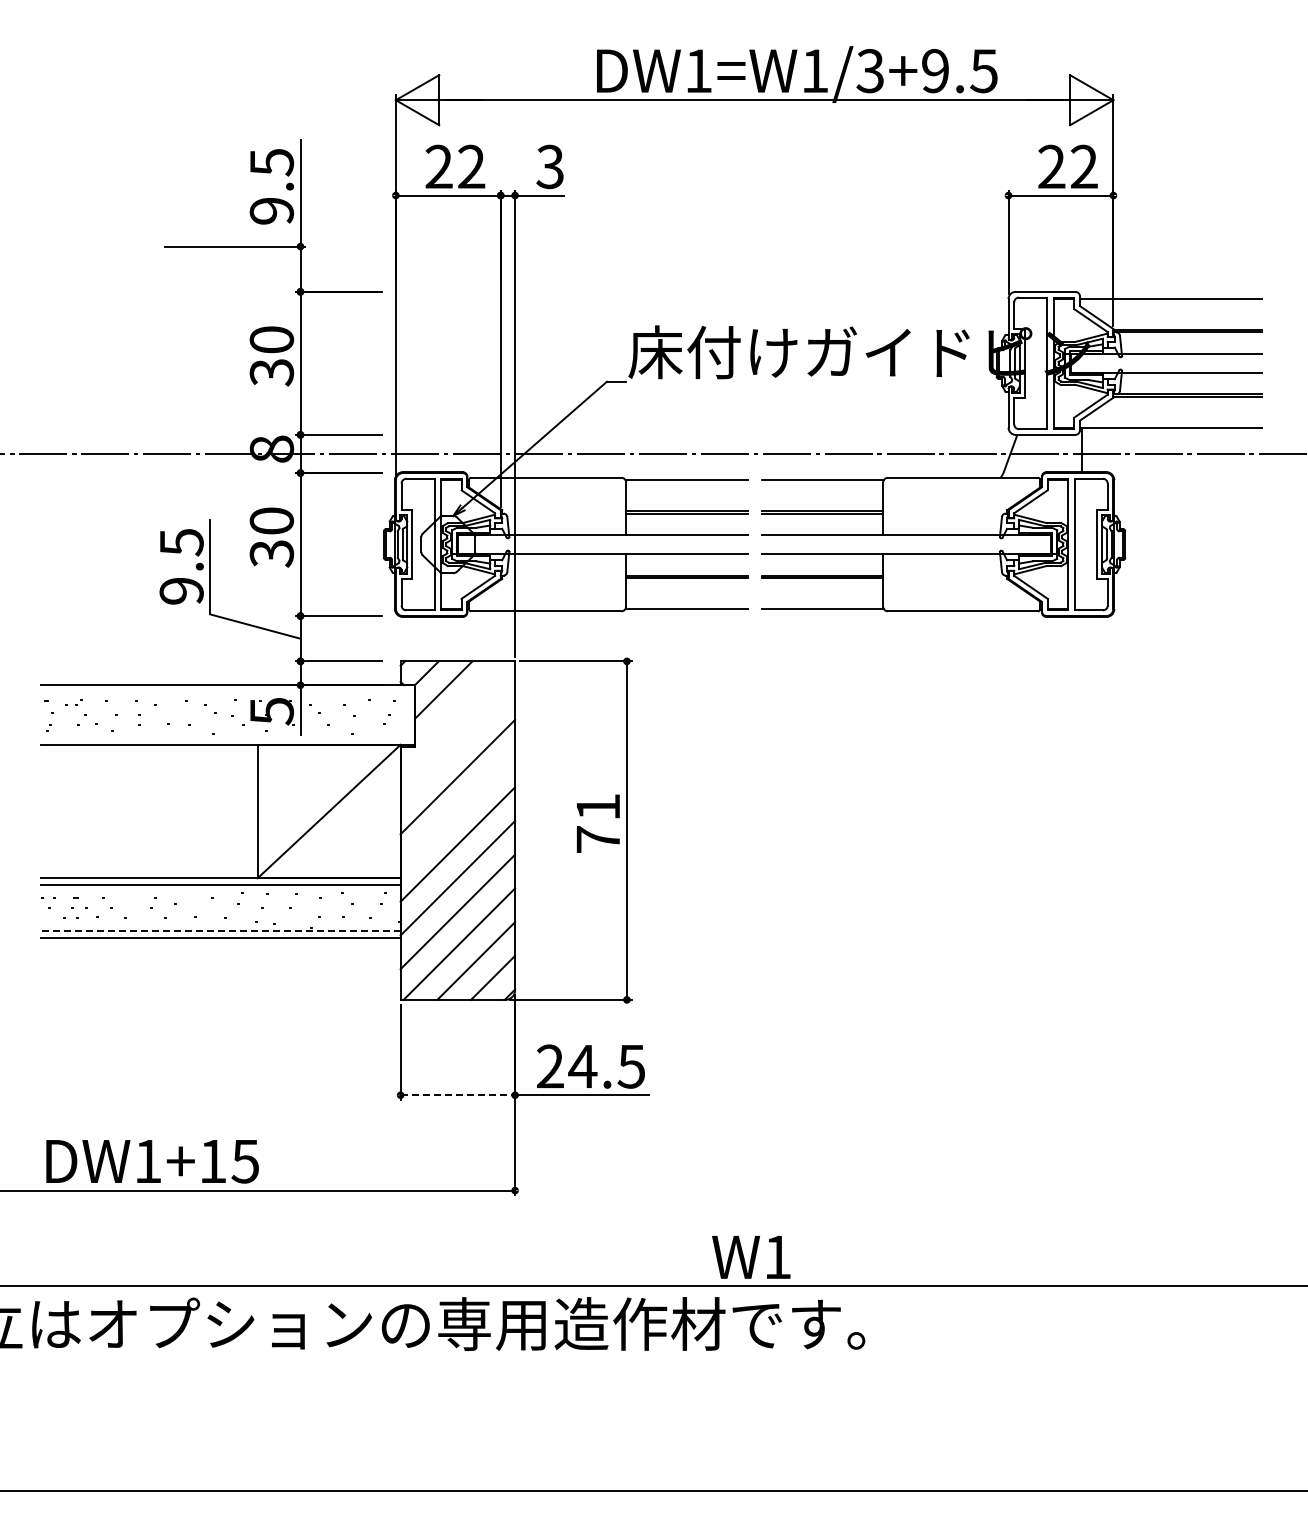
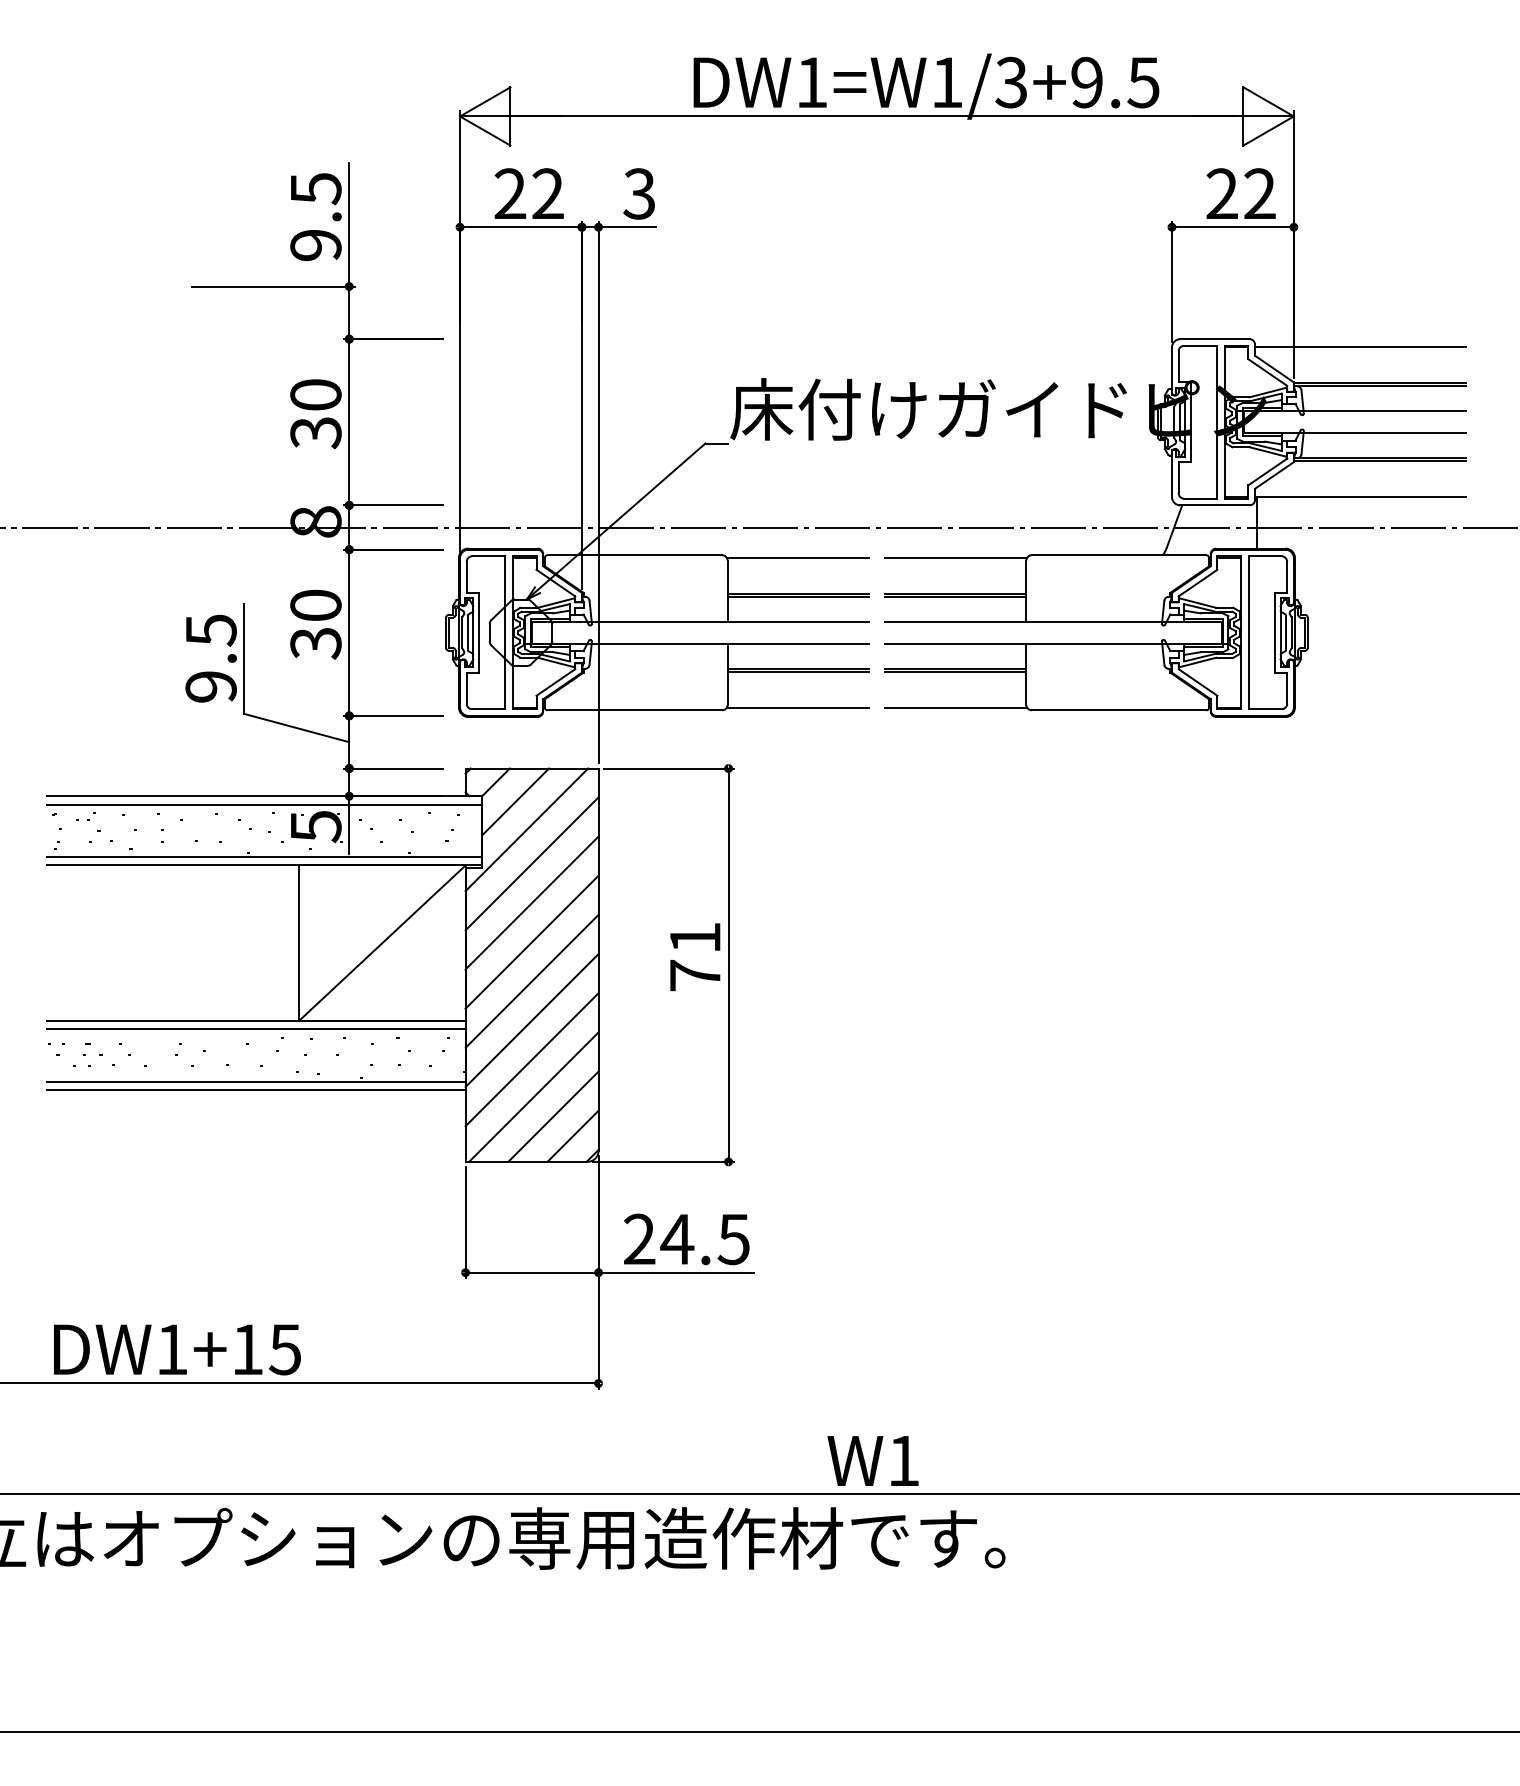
line: (227, 692) -> (264, 804), added
line: (453, 713) -> (527, 829), added
line: (227, 737) -> (264, 856), added
line: (457, 743) -> (531, 863), added
line: (457, 810) -> (531, 941), added
line: (220, 930) -> (256, 1081), dashed -> solid
line: (458, 1095) -> (532, 1272), dashed -> solid

